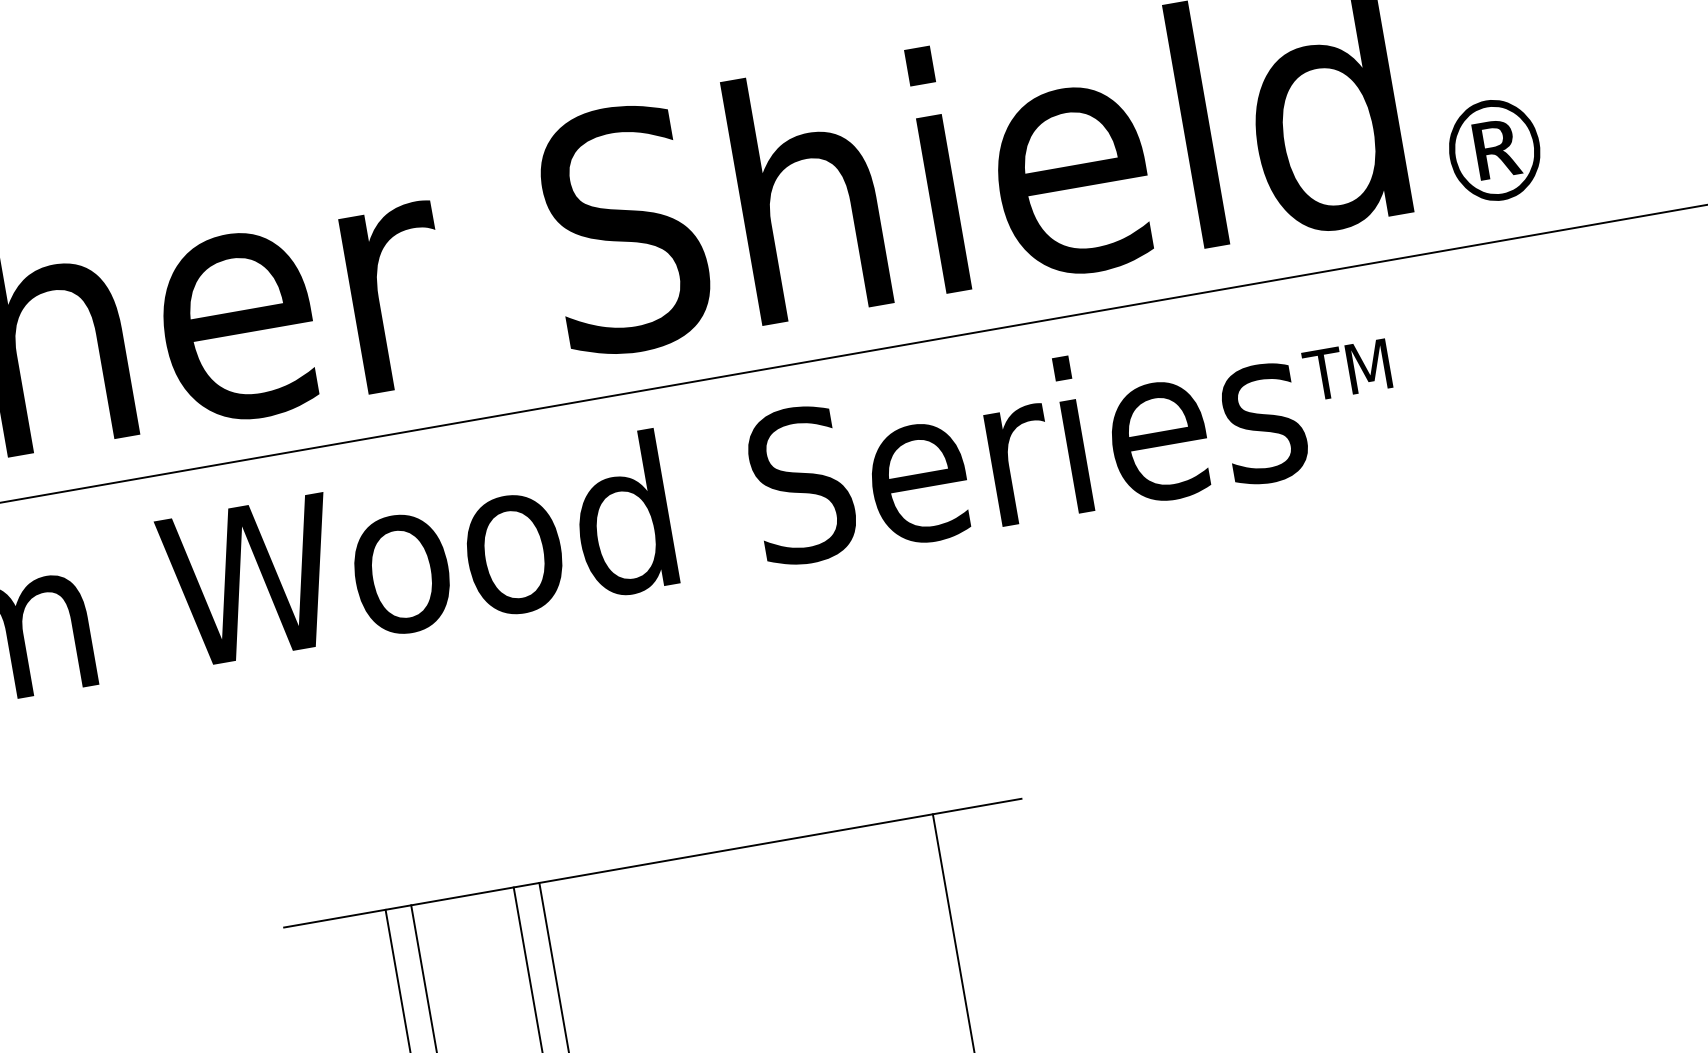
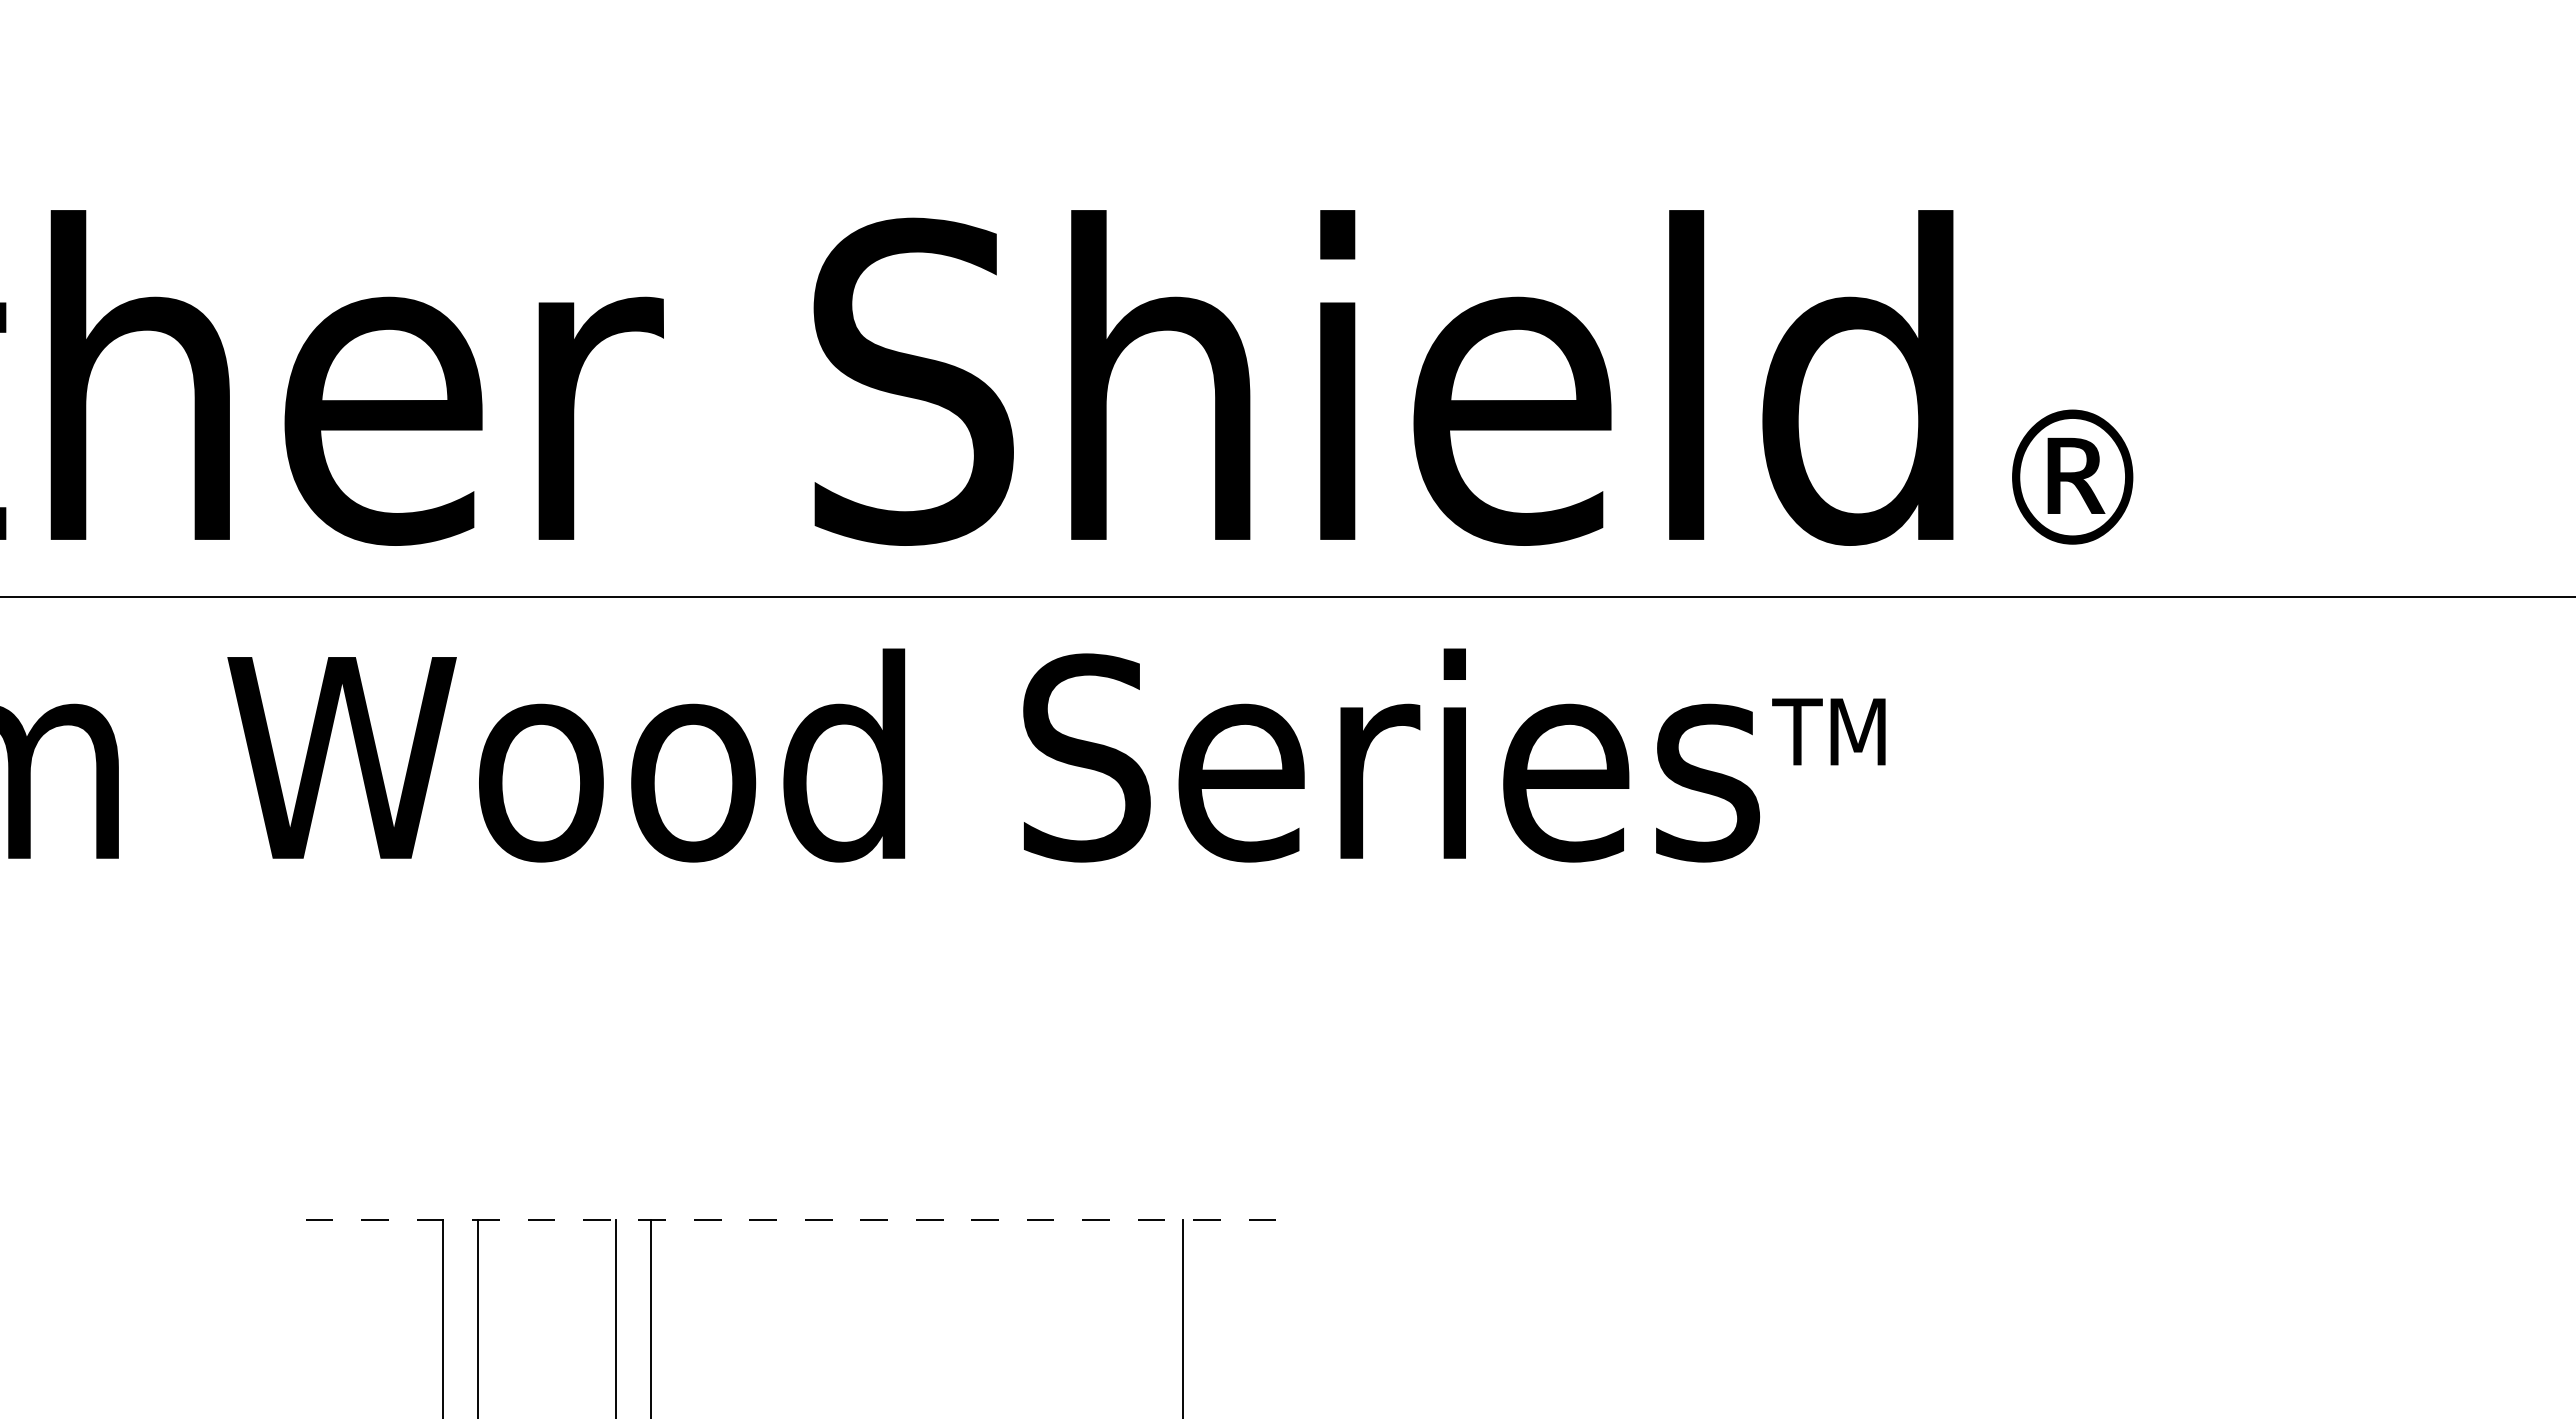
line: (652, 862) -> (804, 1219), solid -> dashed

